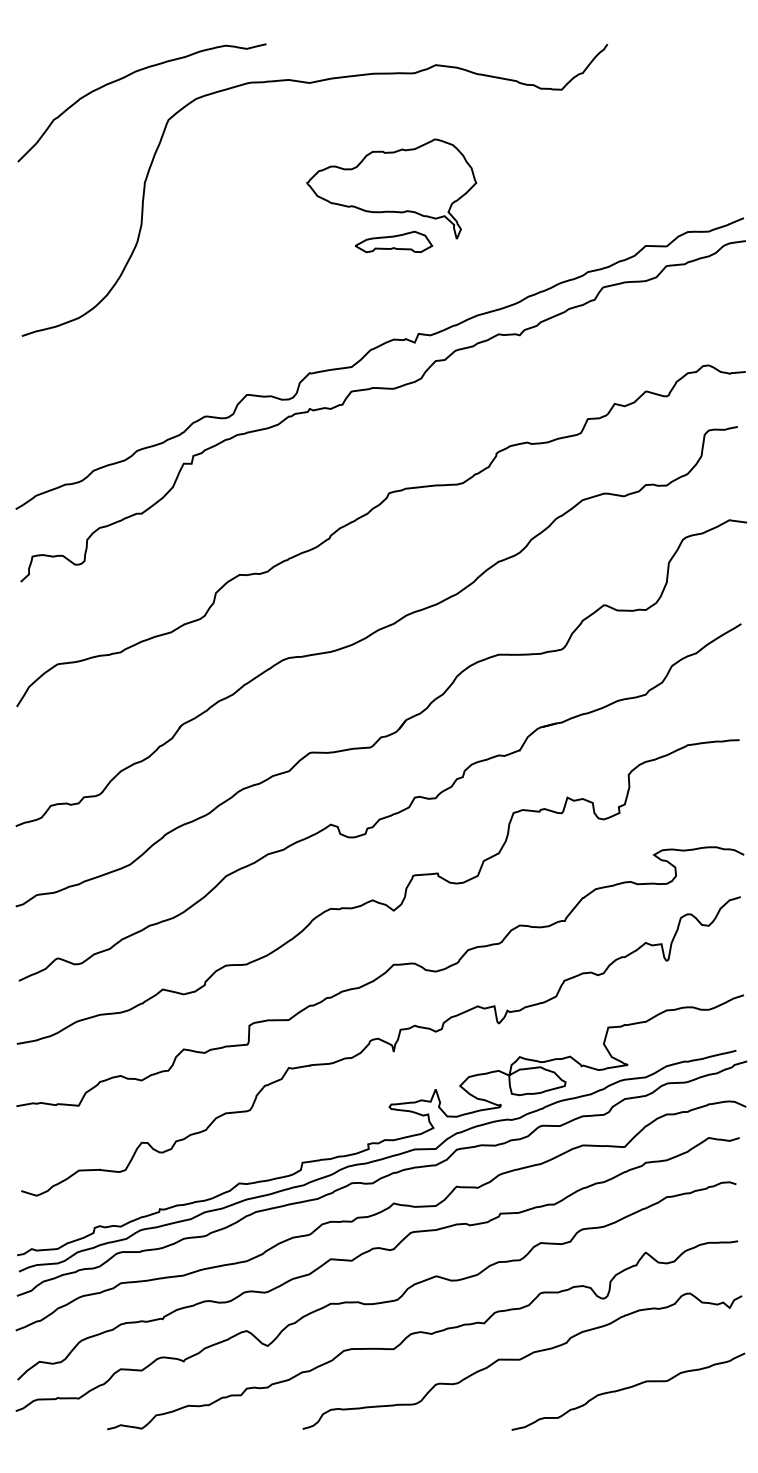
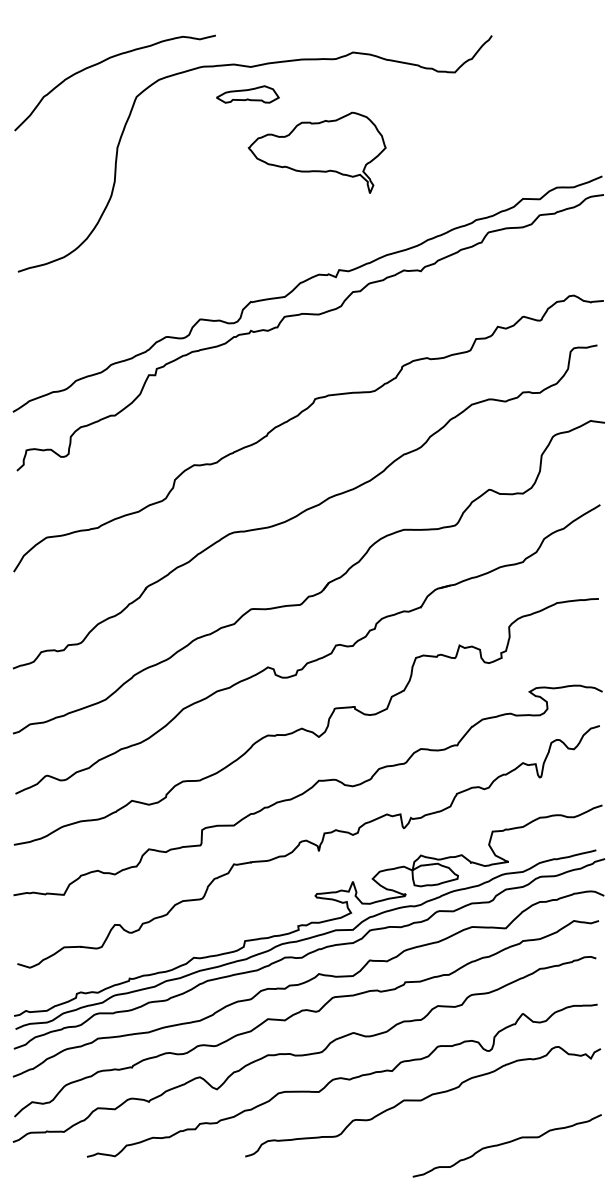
part: (394, 241) -> (248, 94), moved
curve: (626, 1389) -> (505, 1144), moved

